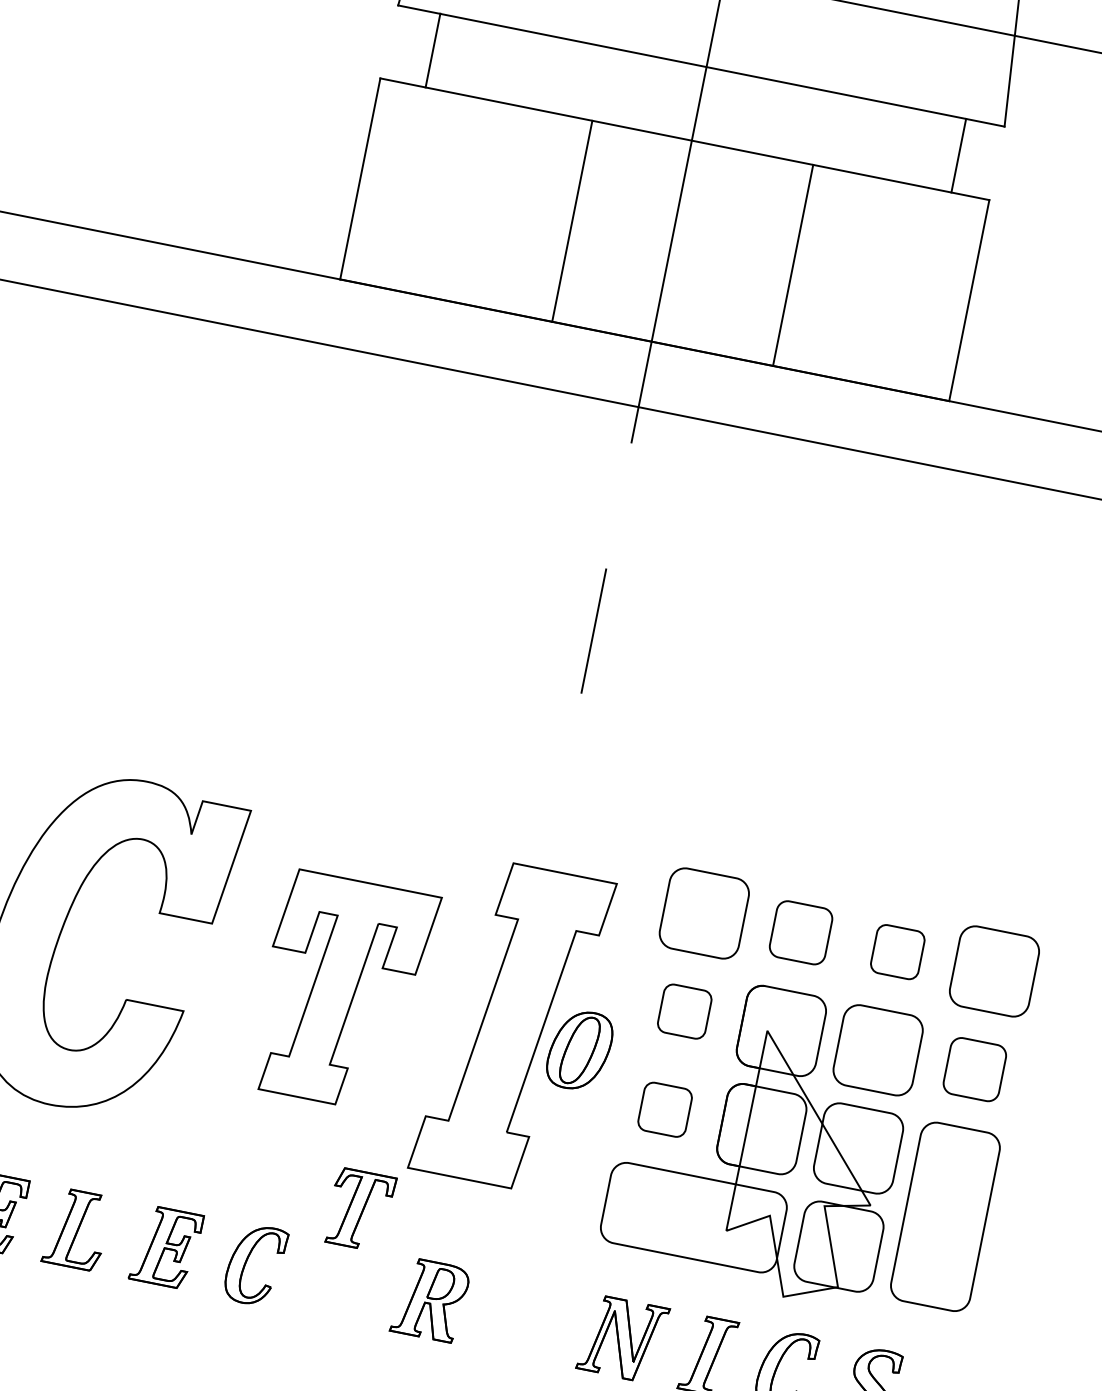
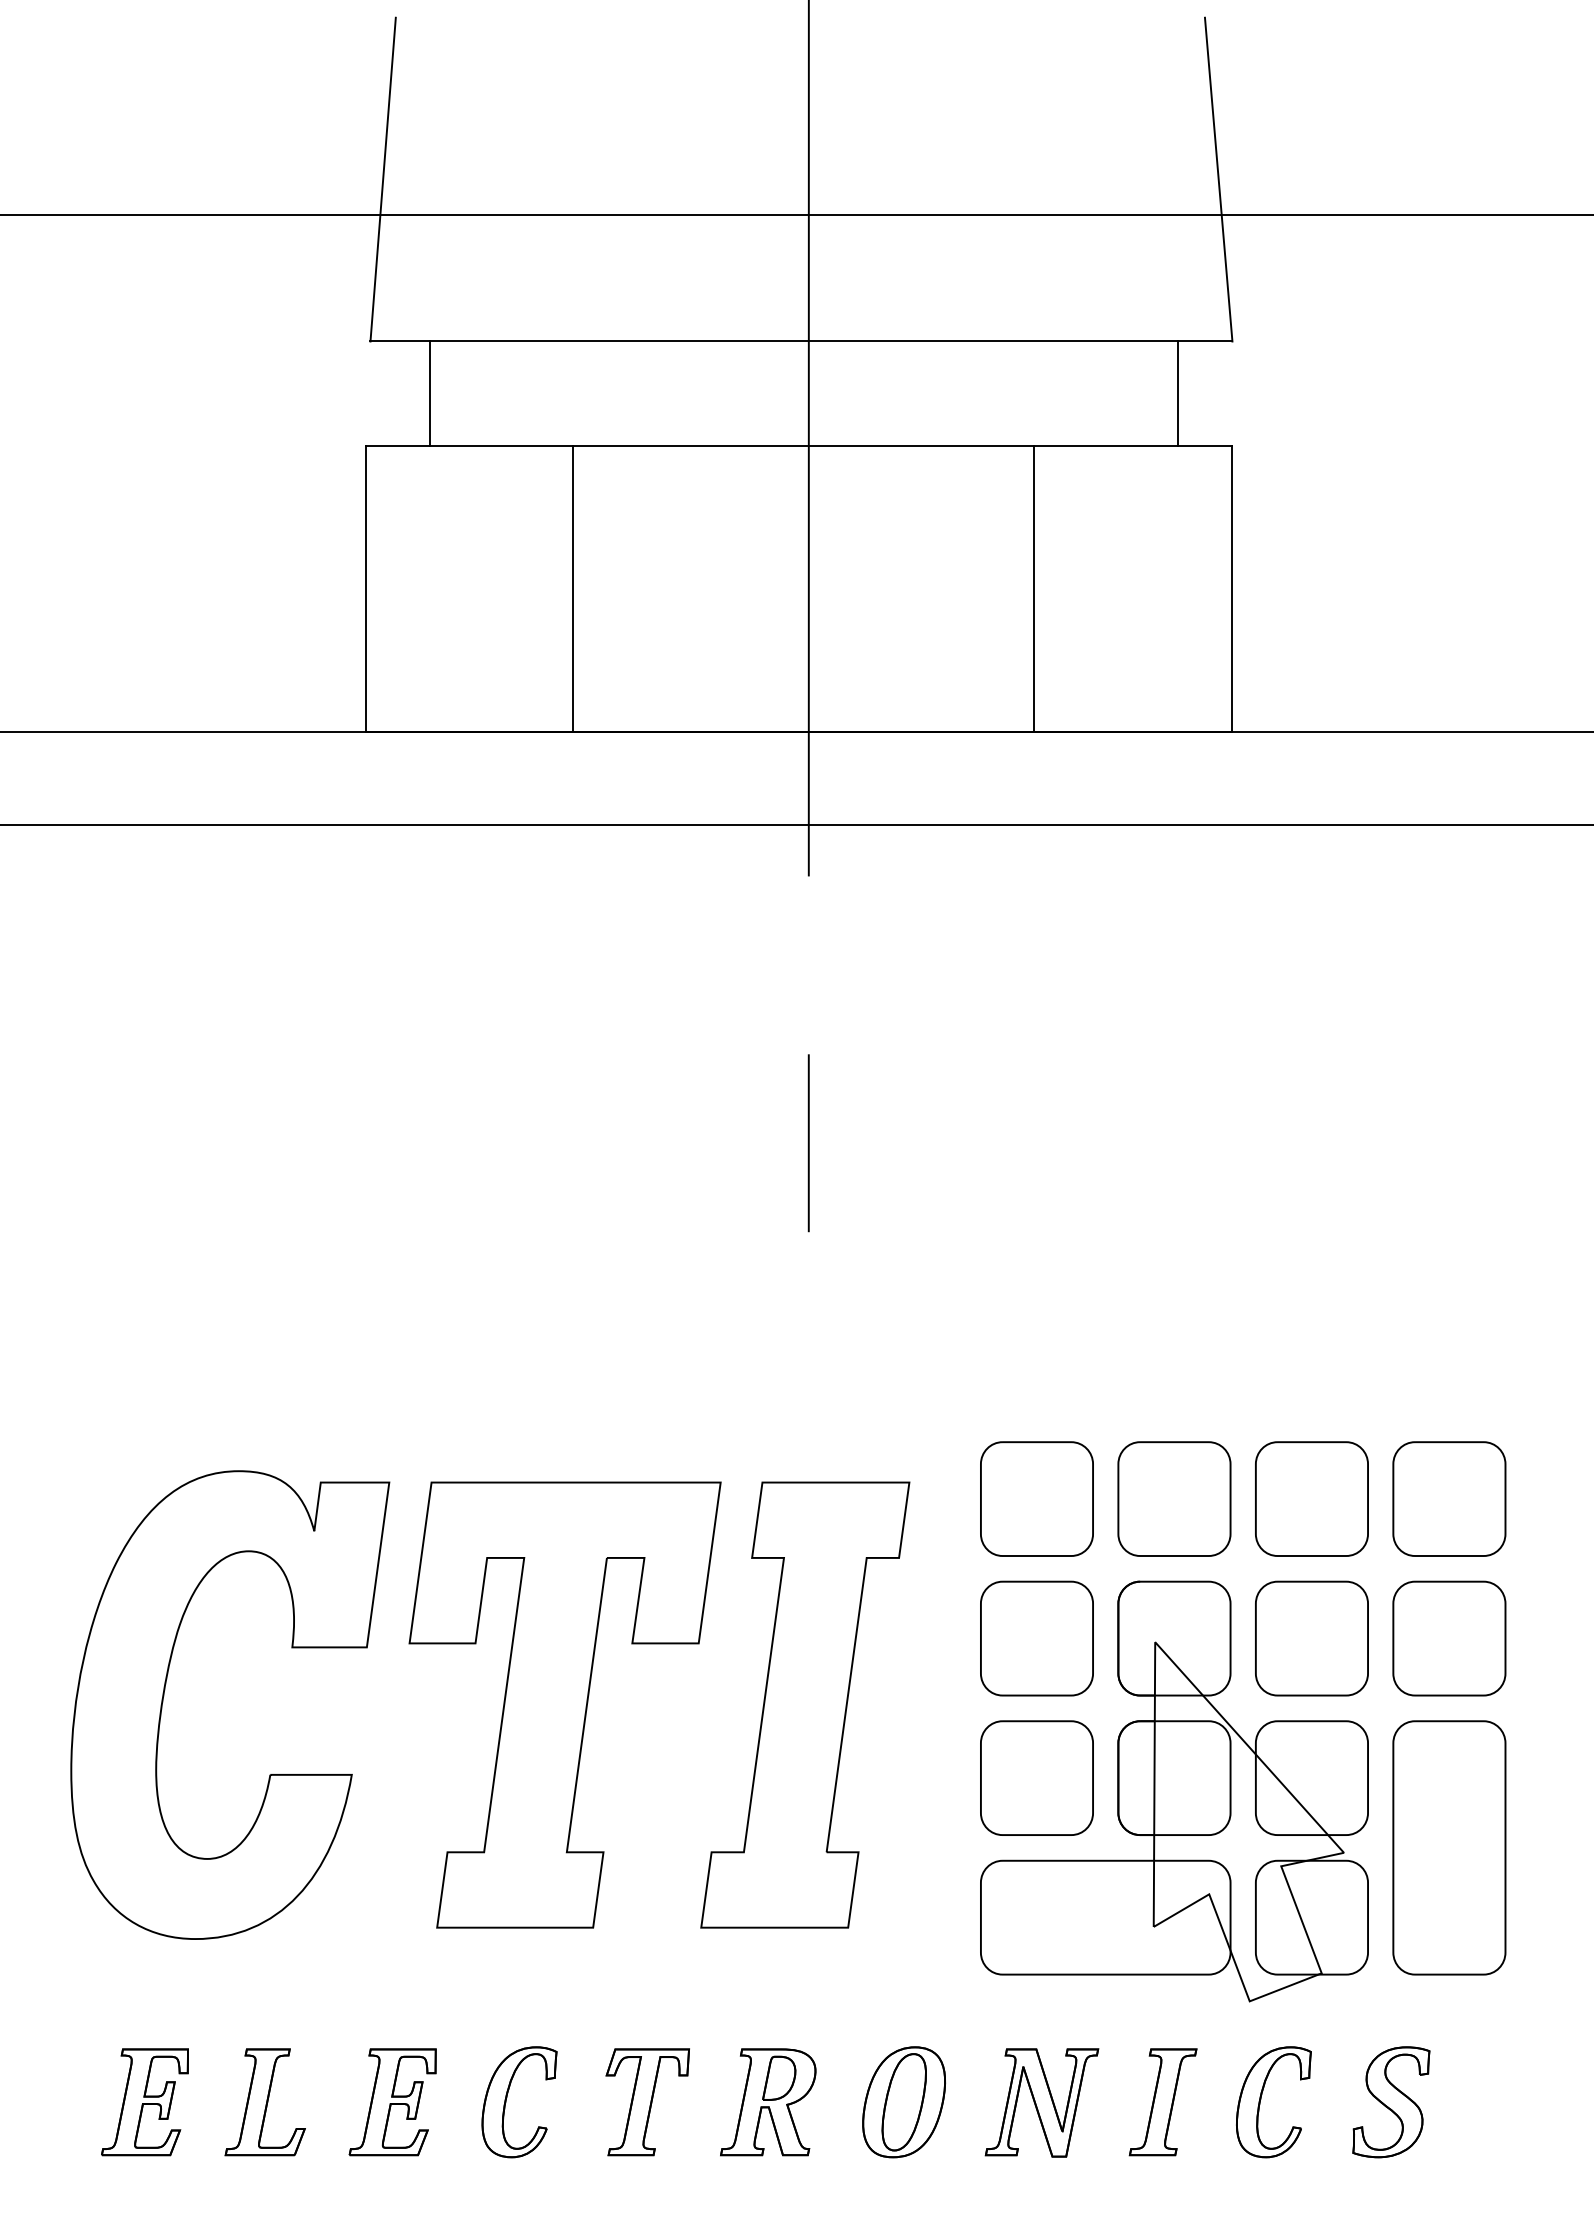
line: (572, 220) -> (573, 588), moved
line: (793, 265) -> (1034, 588), moved
part: (801, 932) -> (1174, 1498), size x1.43
part: (897, 951) -> (1311, 1498), size x1.67
part: (343, 991) -> (564, 1704), size x1.43
part: (684, 1011) -> (1036, 1638), size x1.67
part: (579, 1050) -> (903, 2102), moved
part: (974, 1069) -> (1449, 1638), size x1.43
part: (664, 1109) -> (1036, 1777), size x1.67
part: (360, 1210) -> (647, 2102), moved

